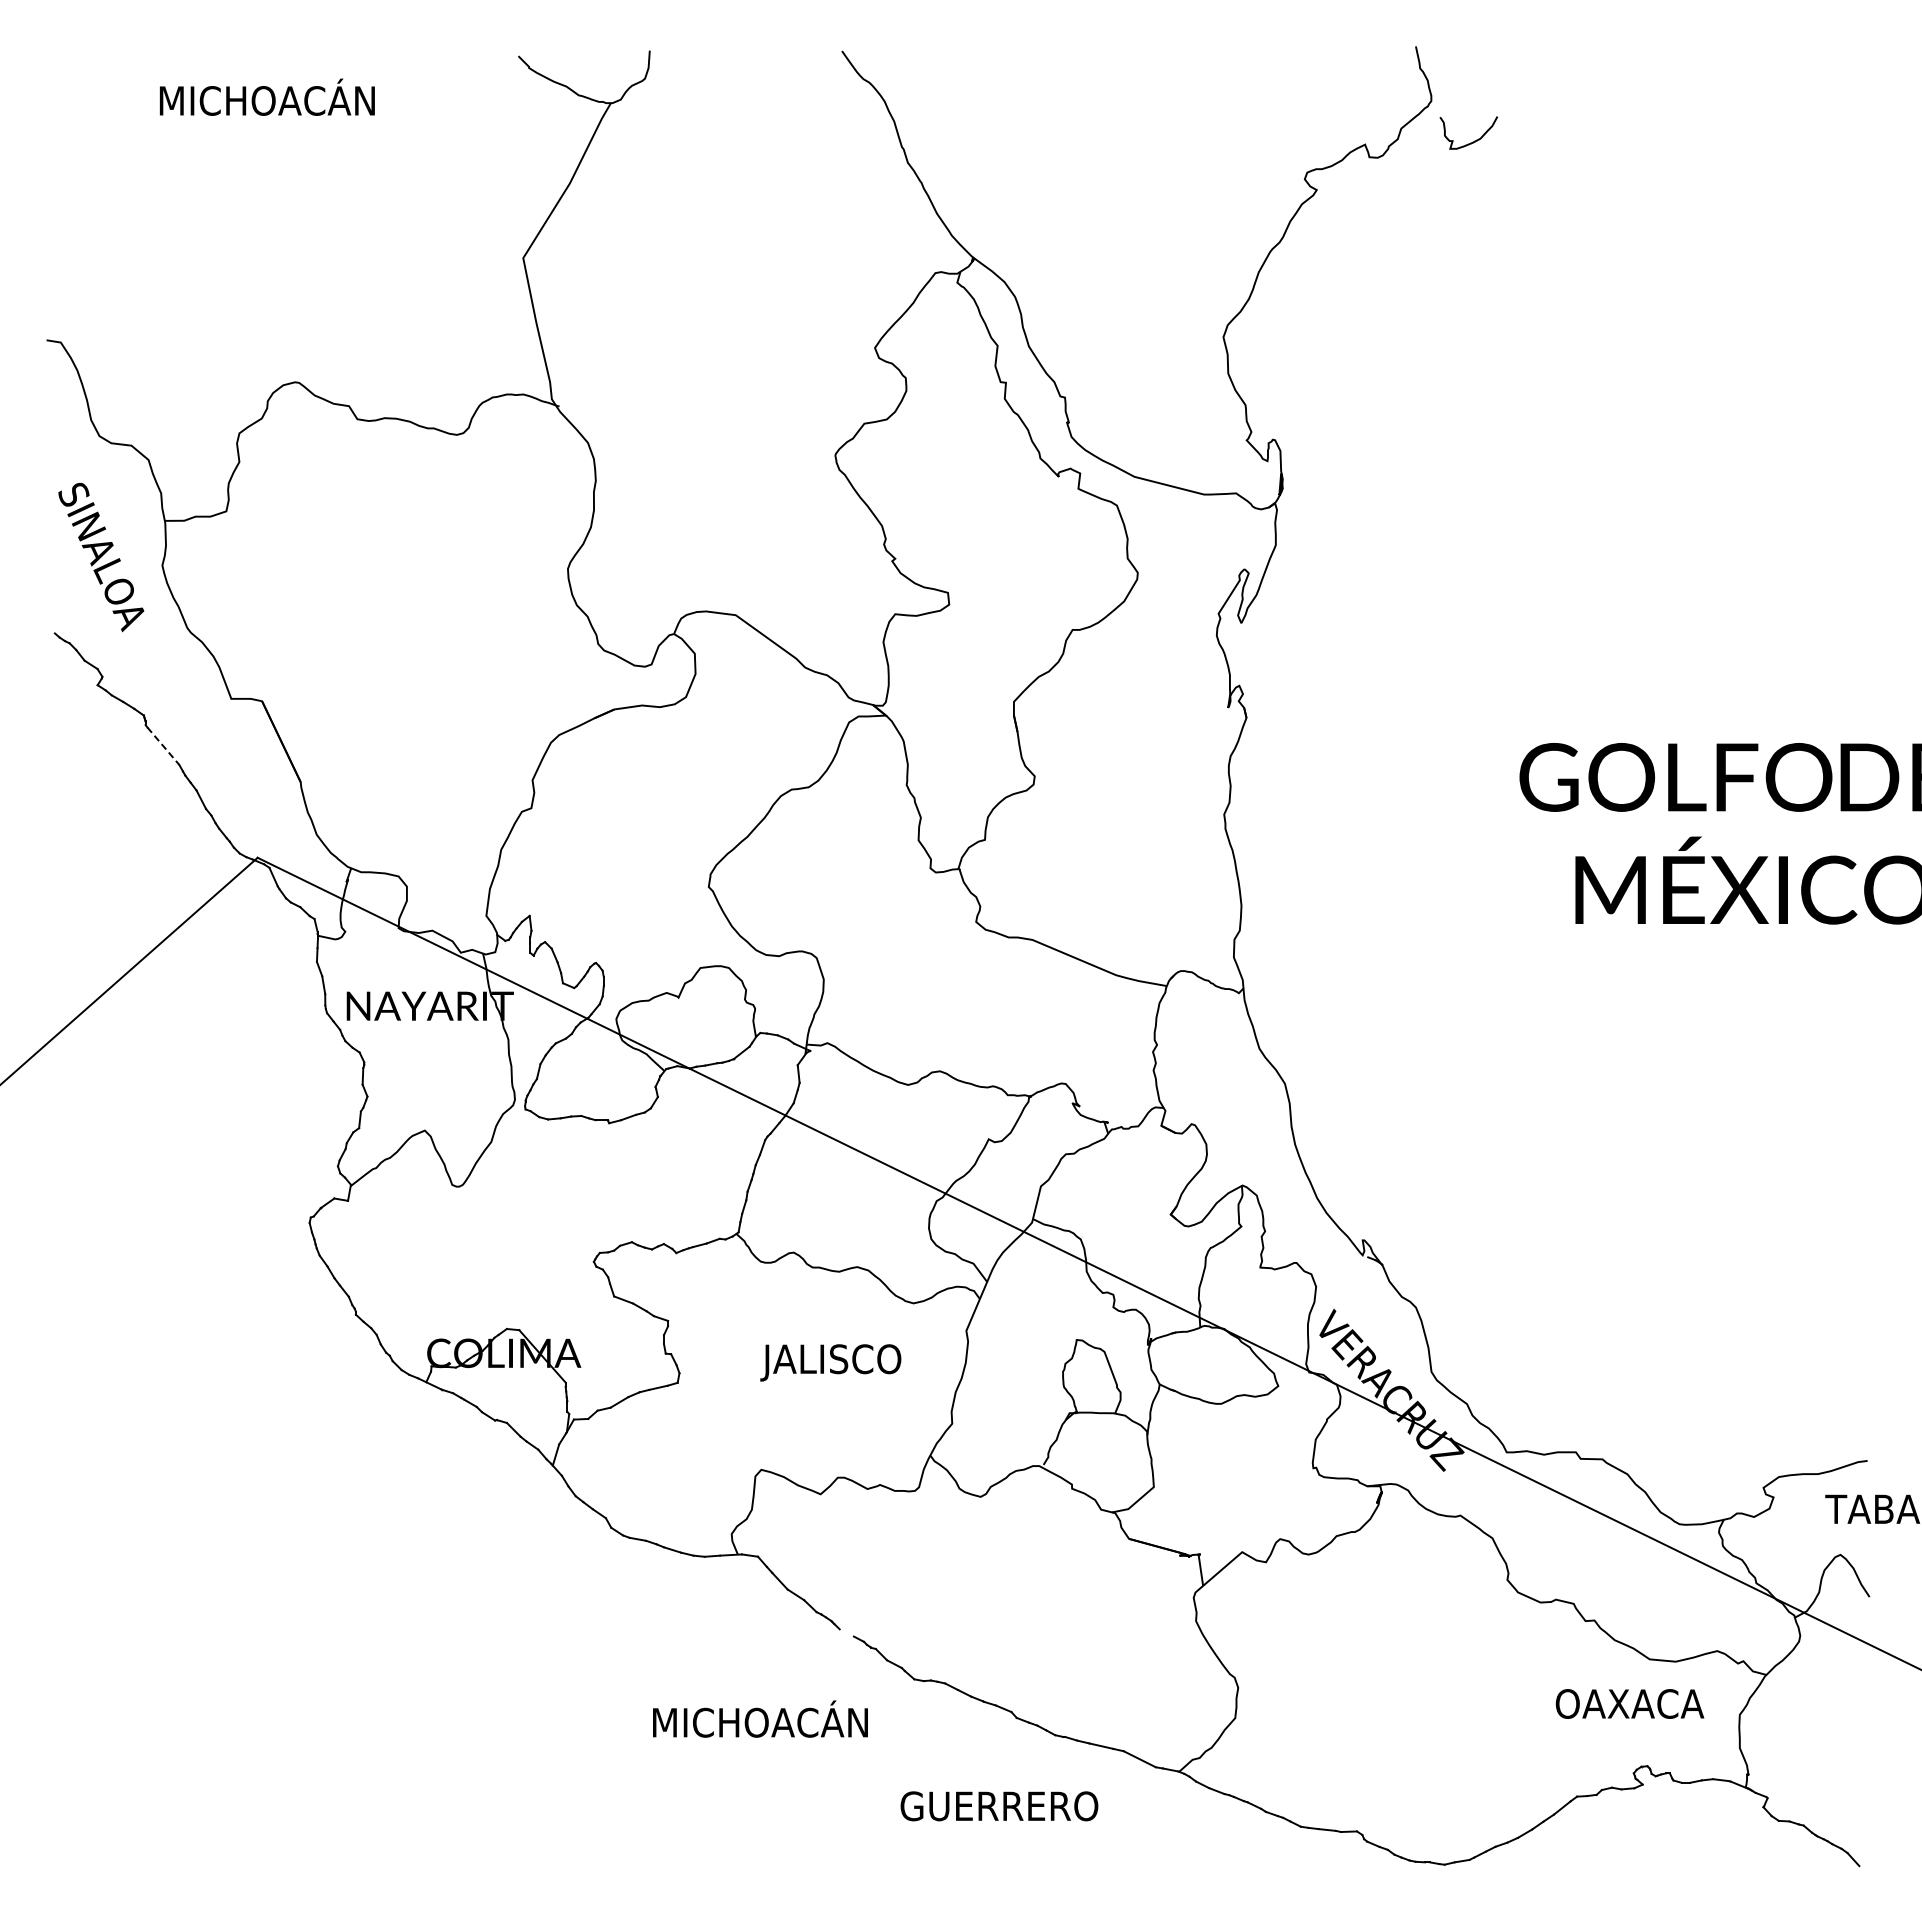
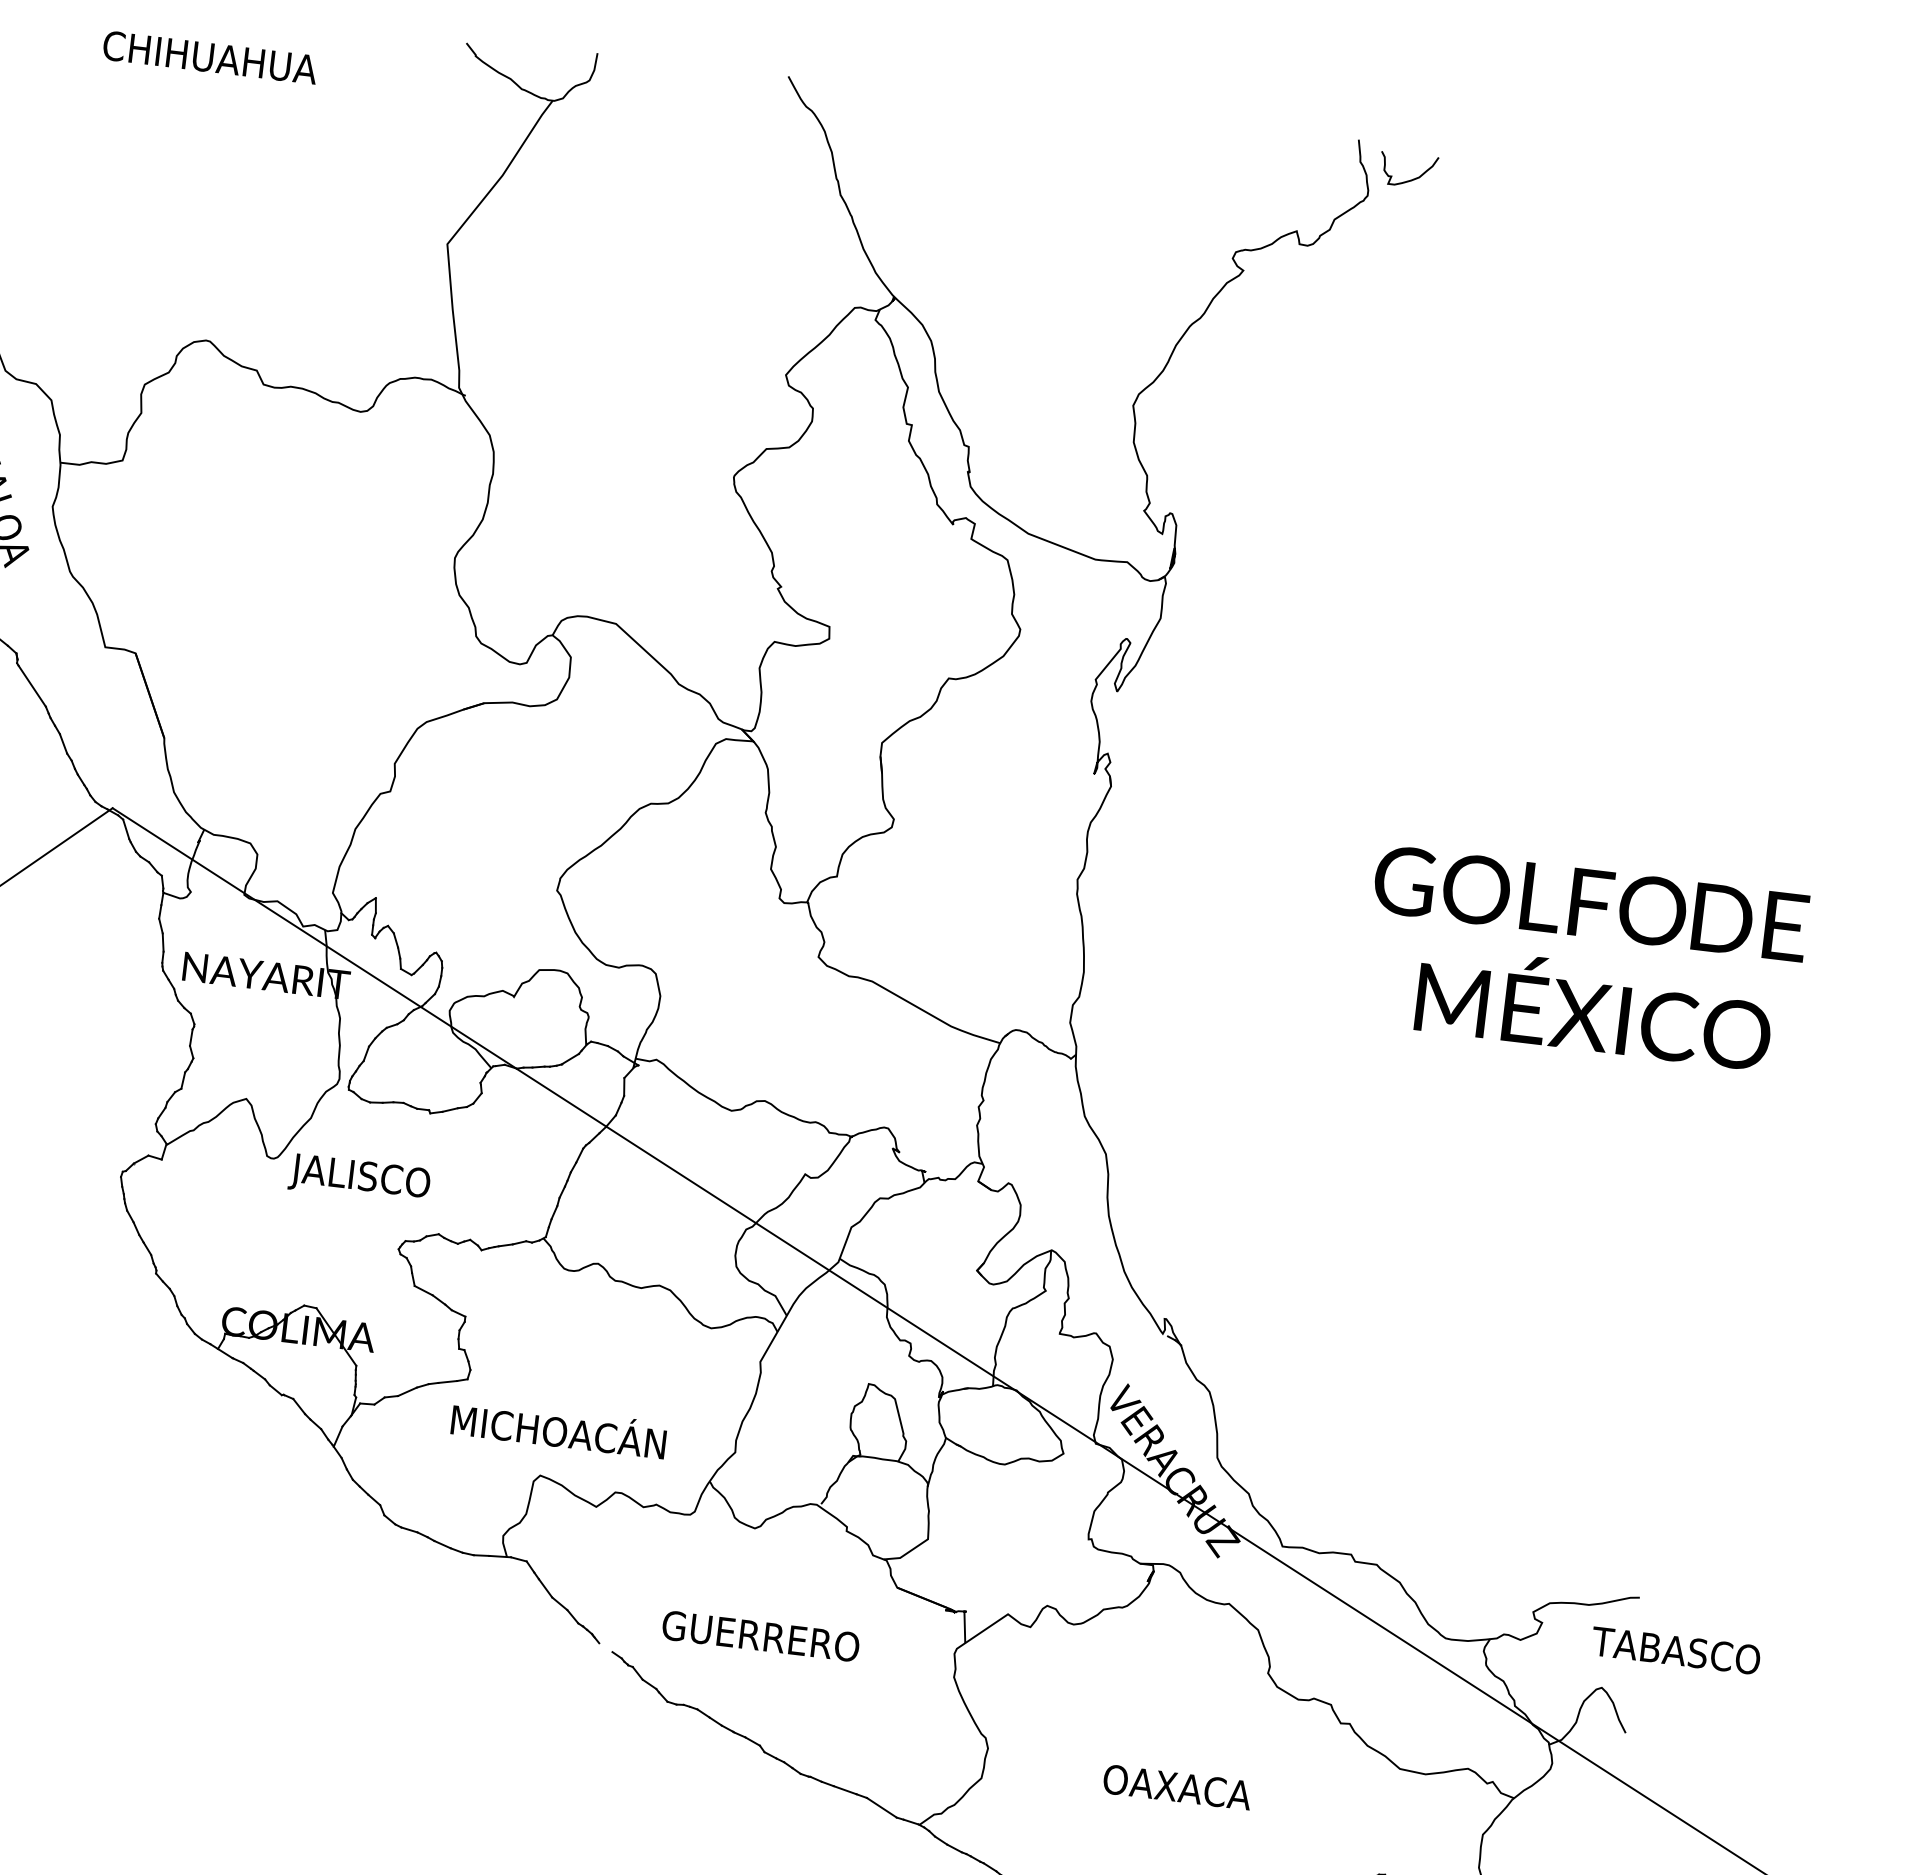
text: (266, 96) -> (211, 53), MICHOACÁN -> CHIHUAHUA
curve: (1472, 141) -> (1411, 179), moved
line: (163, 746) -> (32, 686), dashed -> solid
text: (830, 1362) -> (359, 1178), moved
text: (1629, 1703) -> (1177, 1786), moved
text: (760, 1718) -> (559, 1428), moved
text: (999, 1806) -> (760, 1636), moved

